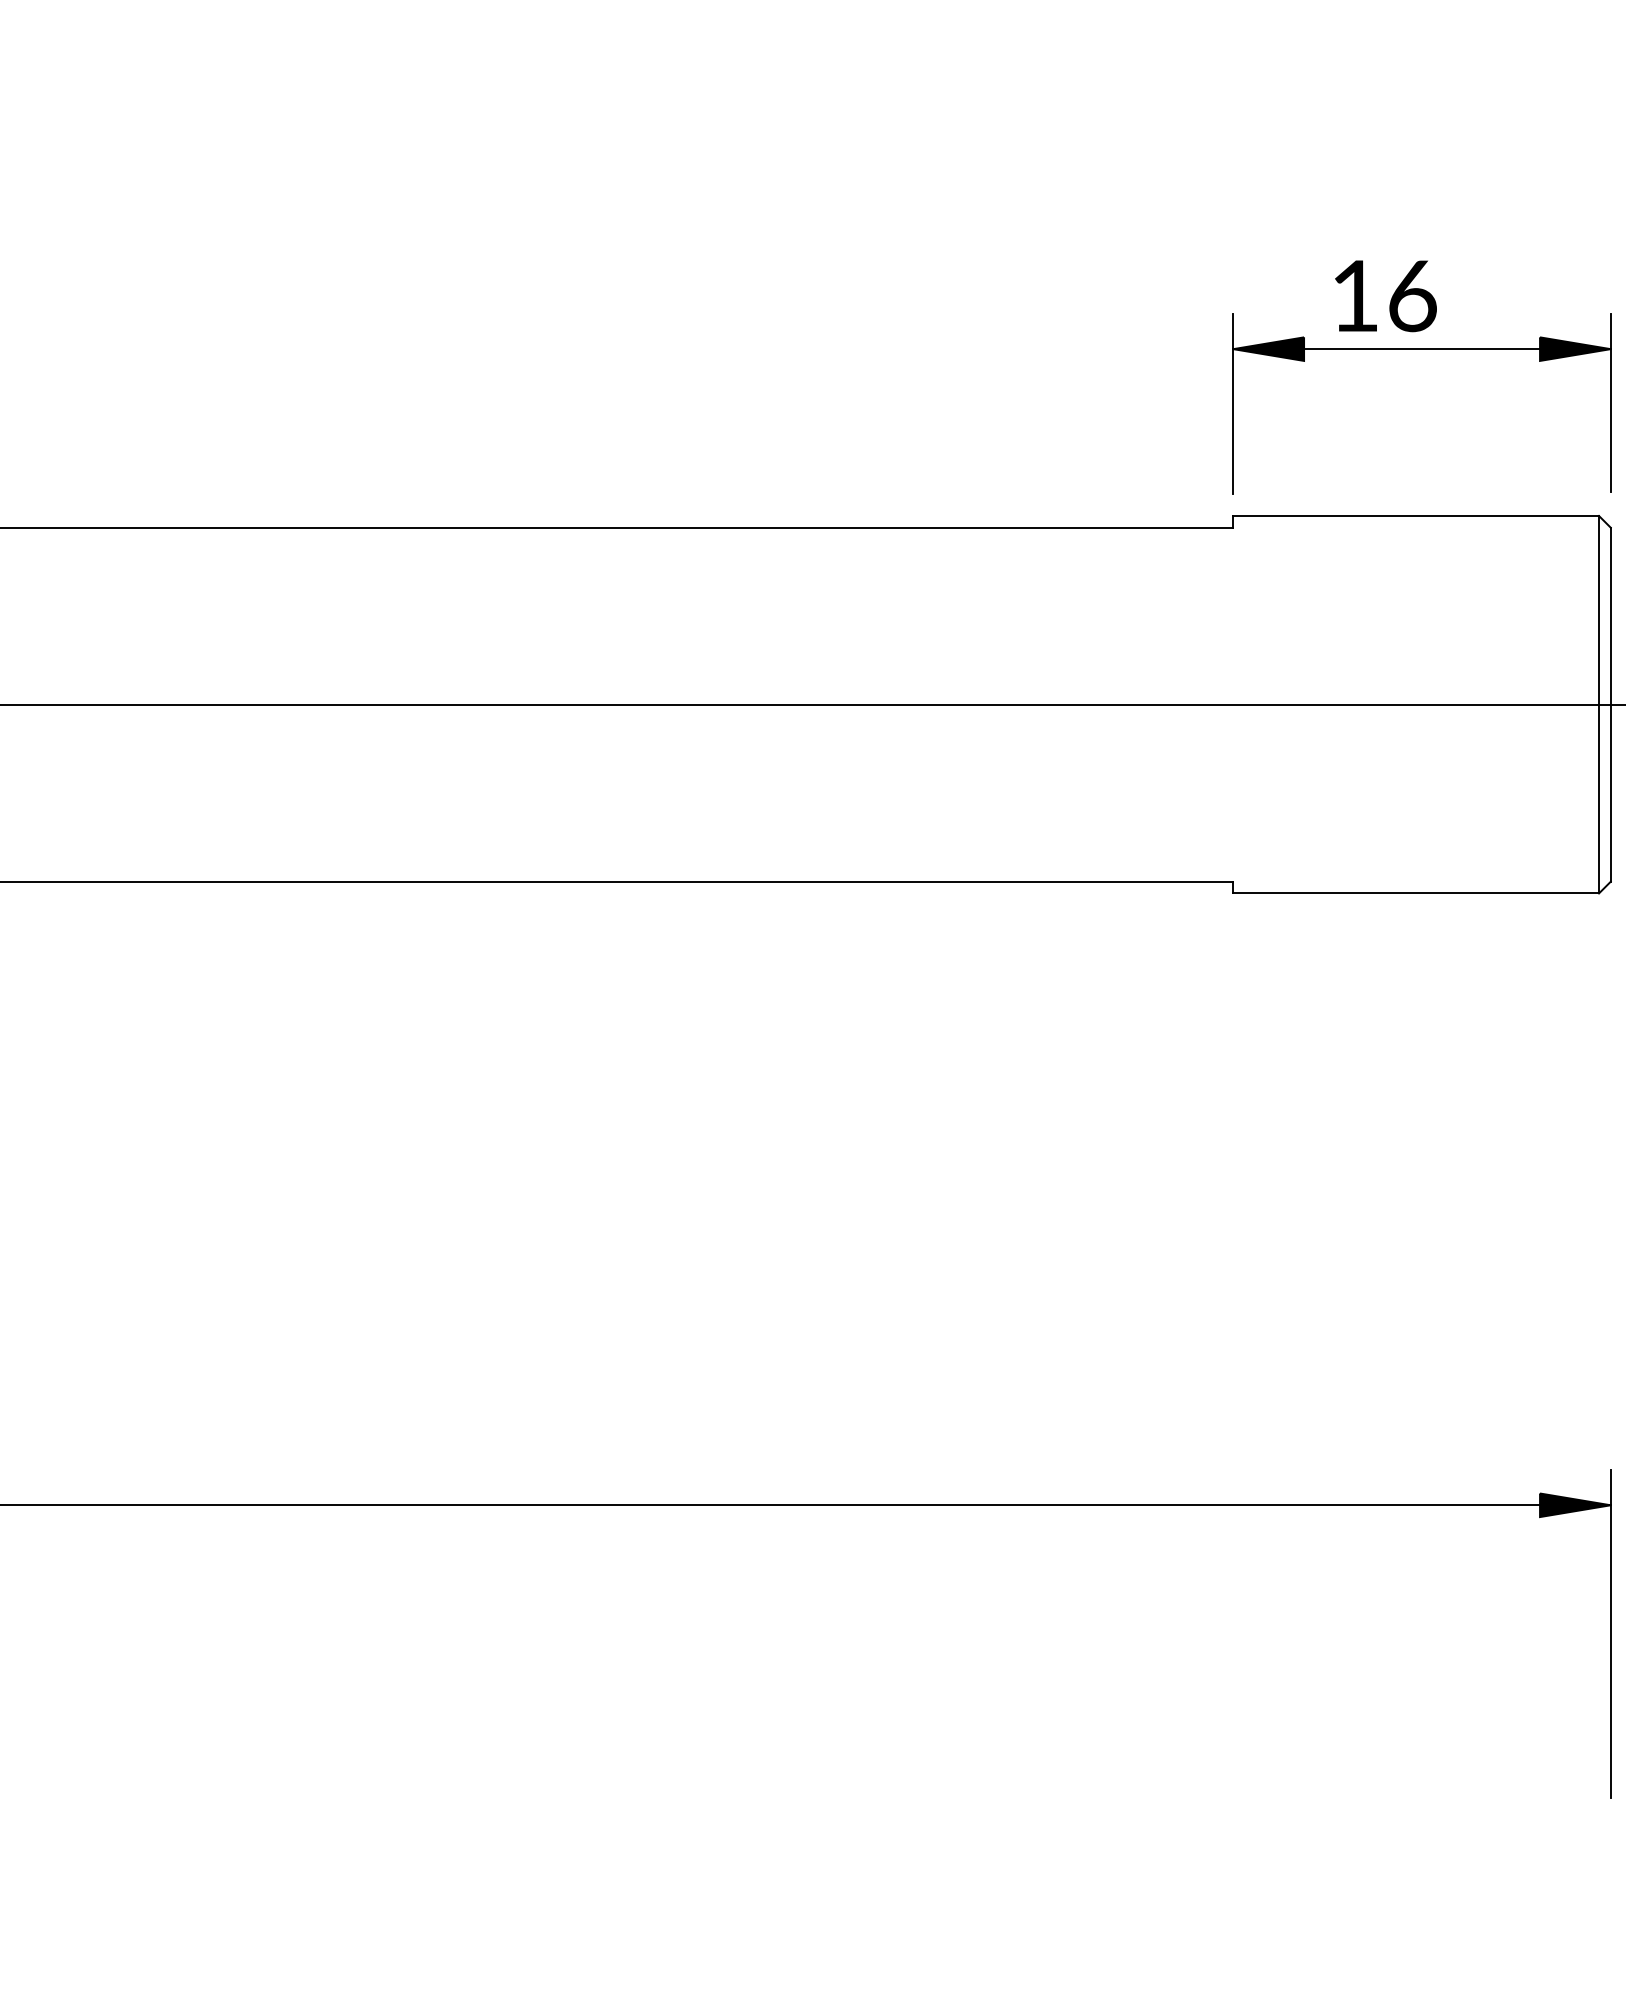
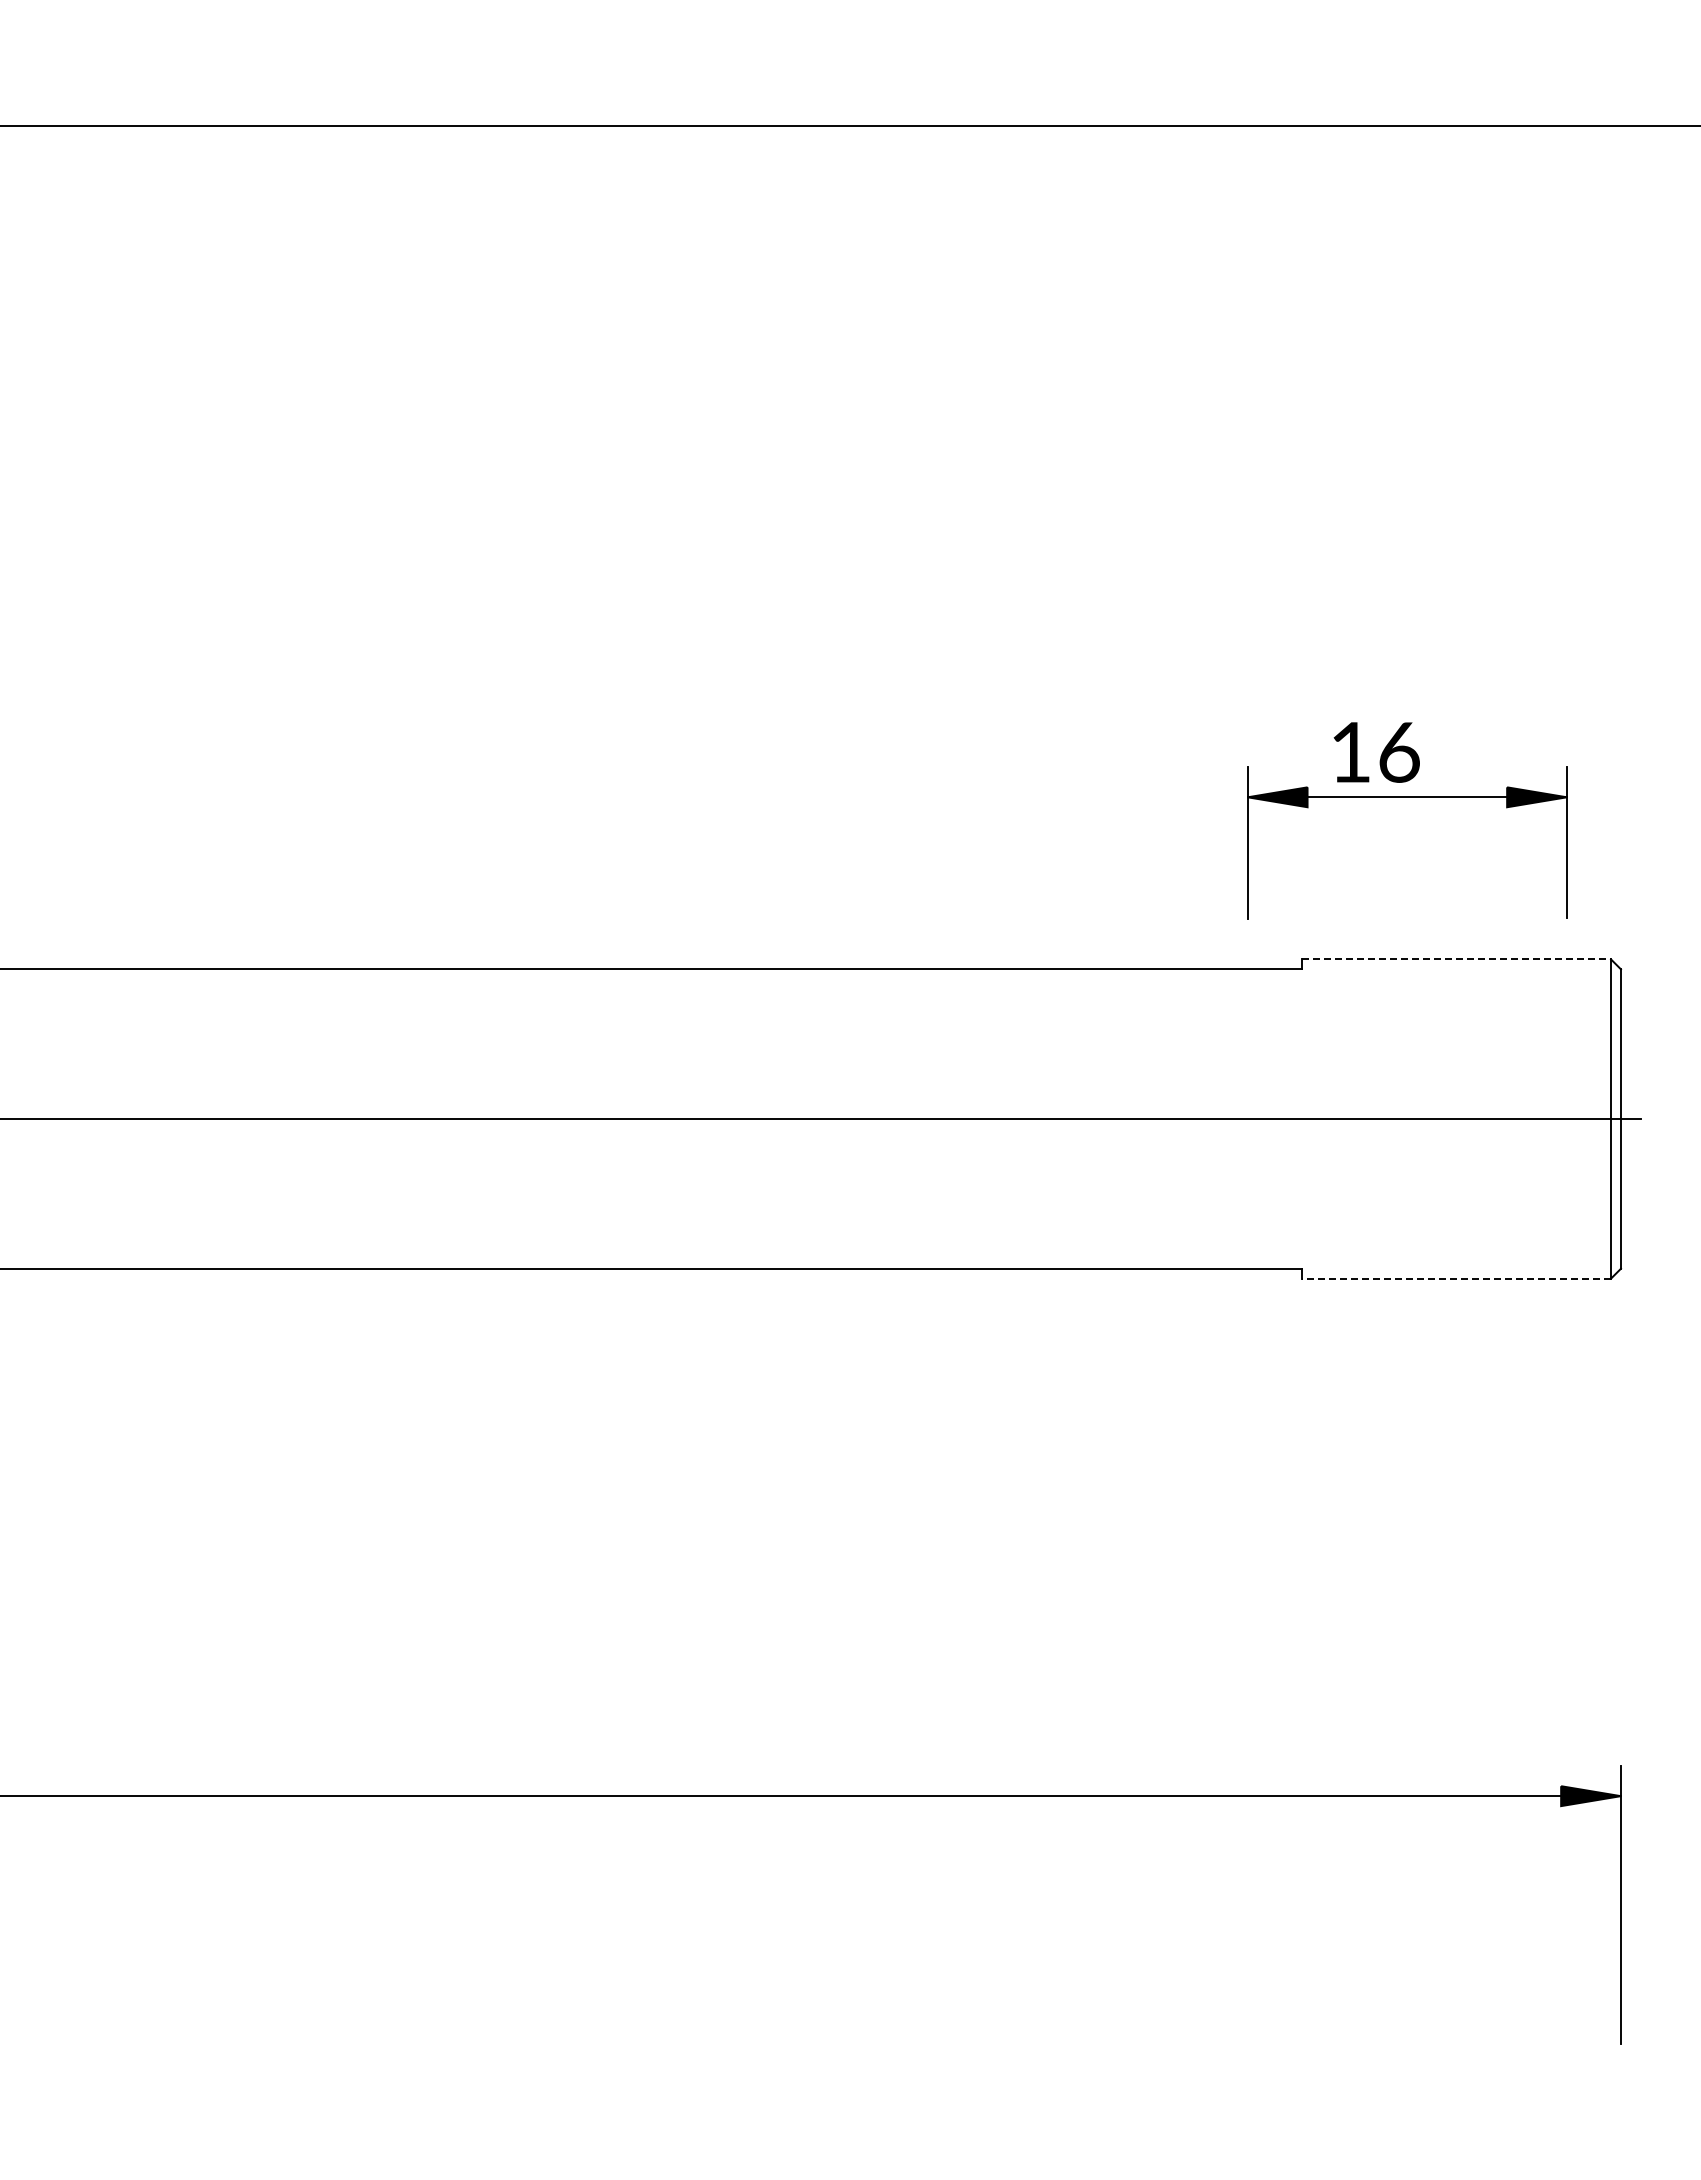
part: (1422, 349) -> (1407, 797), moved
line: (1416, 516) -> (1456, 959), solid -> dashed
line: (1416, 893) -> (1456, 1278), solid -> dashed

